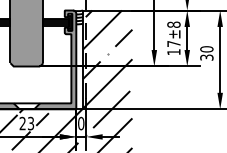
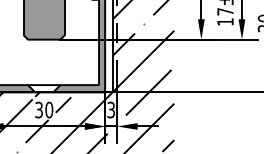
text: (26, 123) -> (43, 109), 23 -> 30
text: (81, 123) -> (111, 109), 0 -> 3

